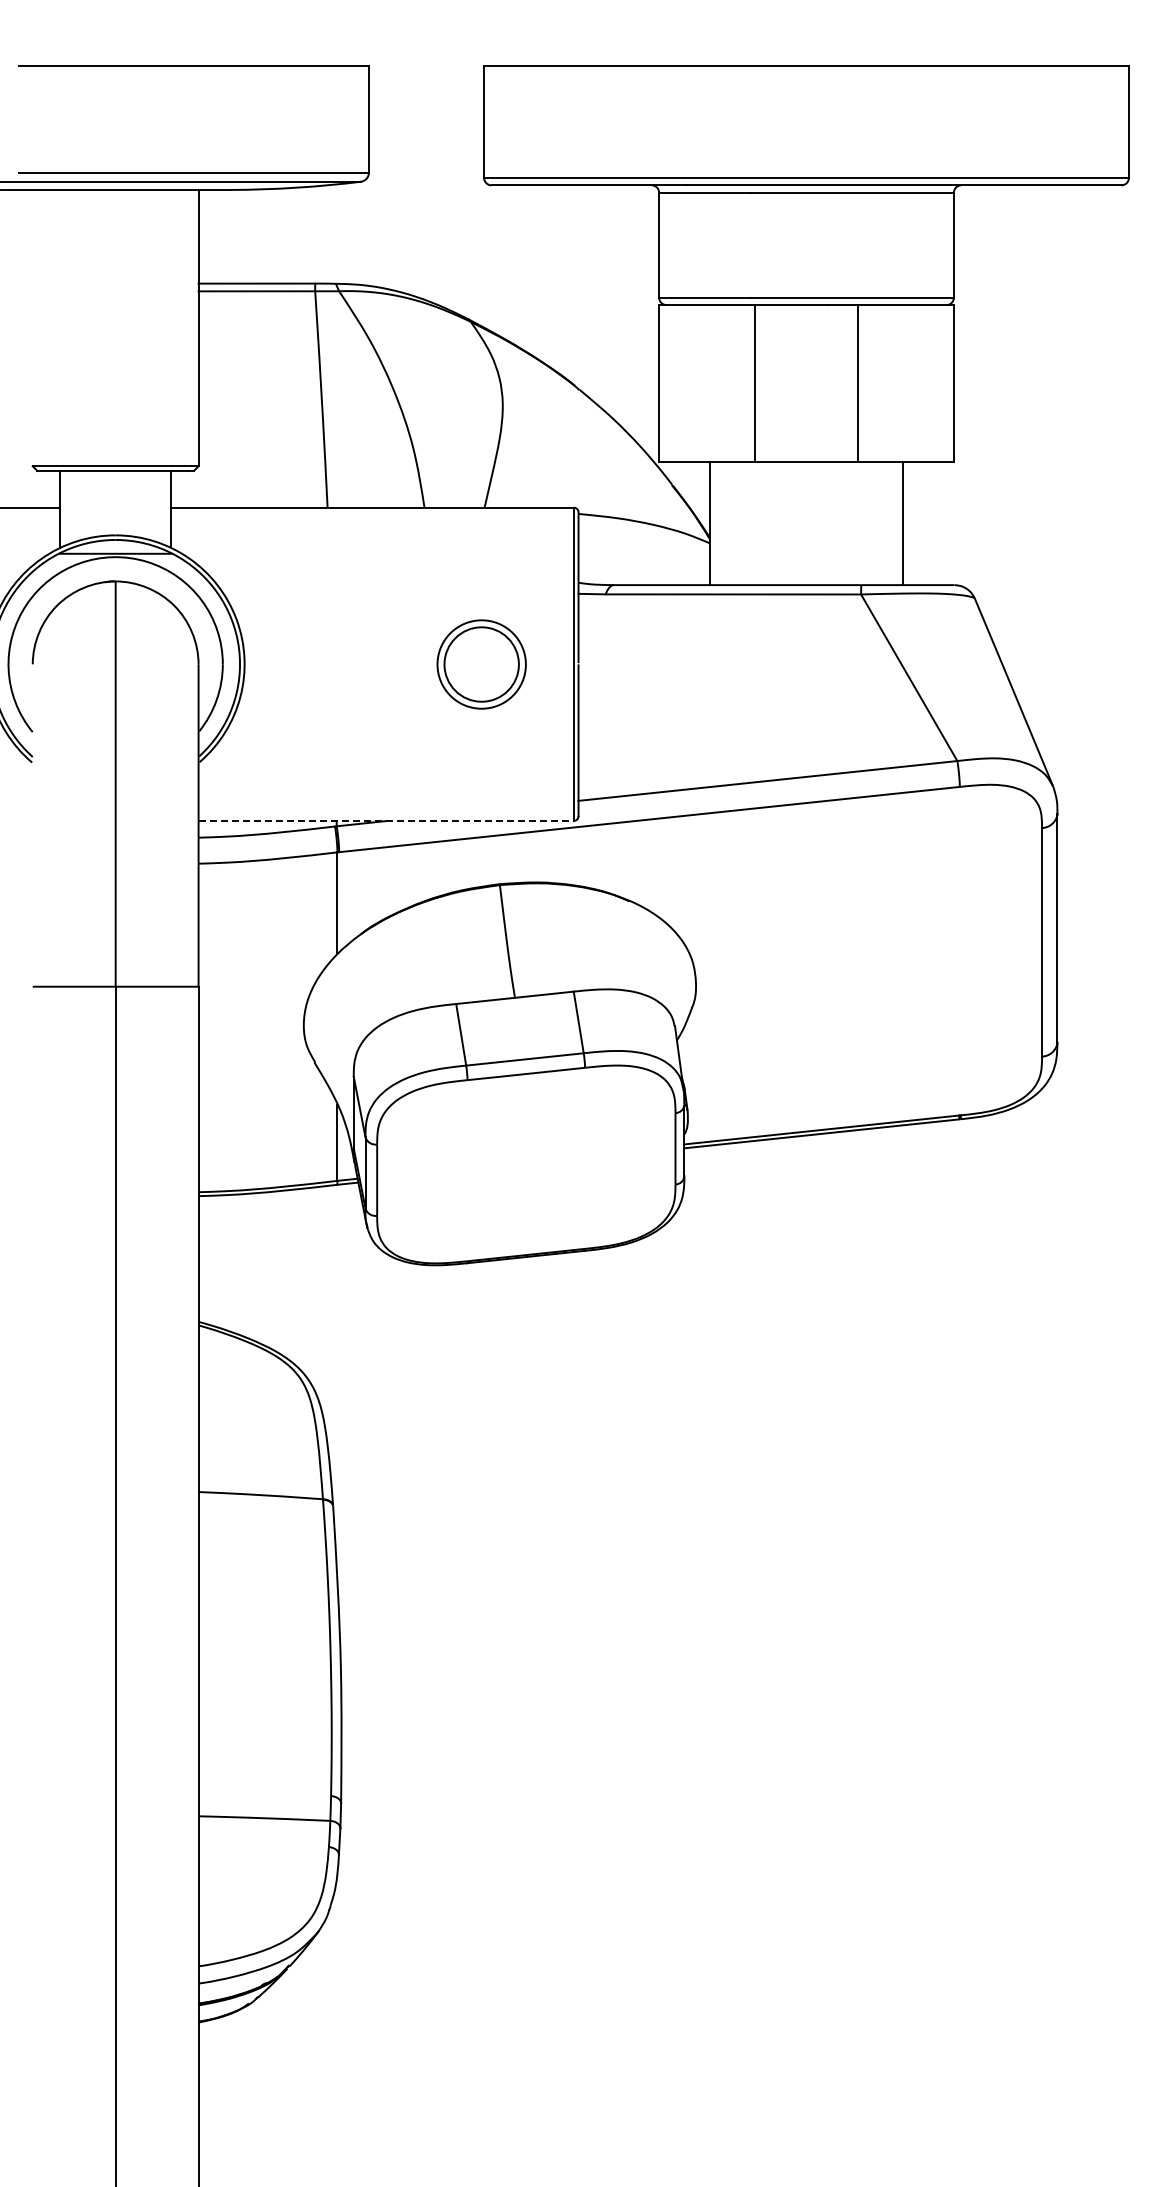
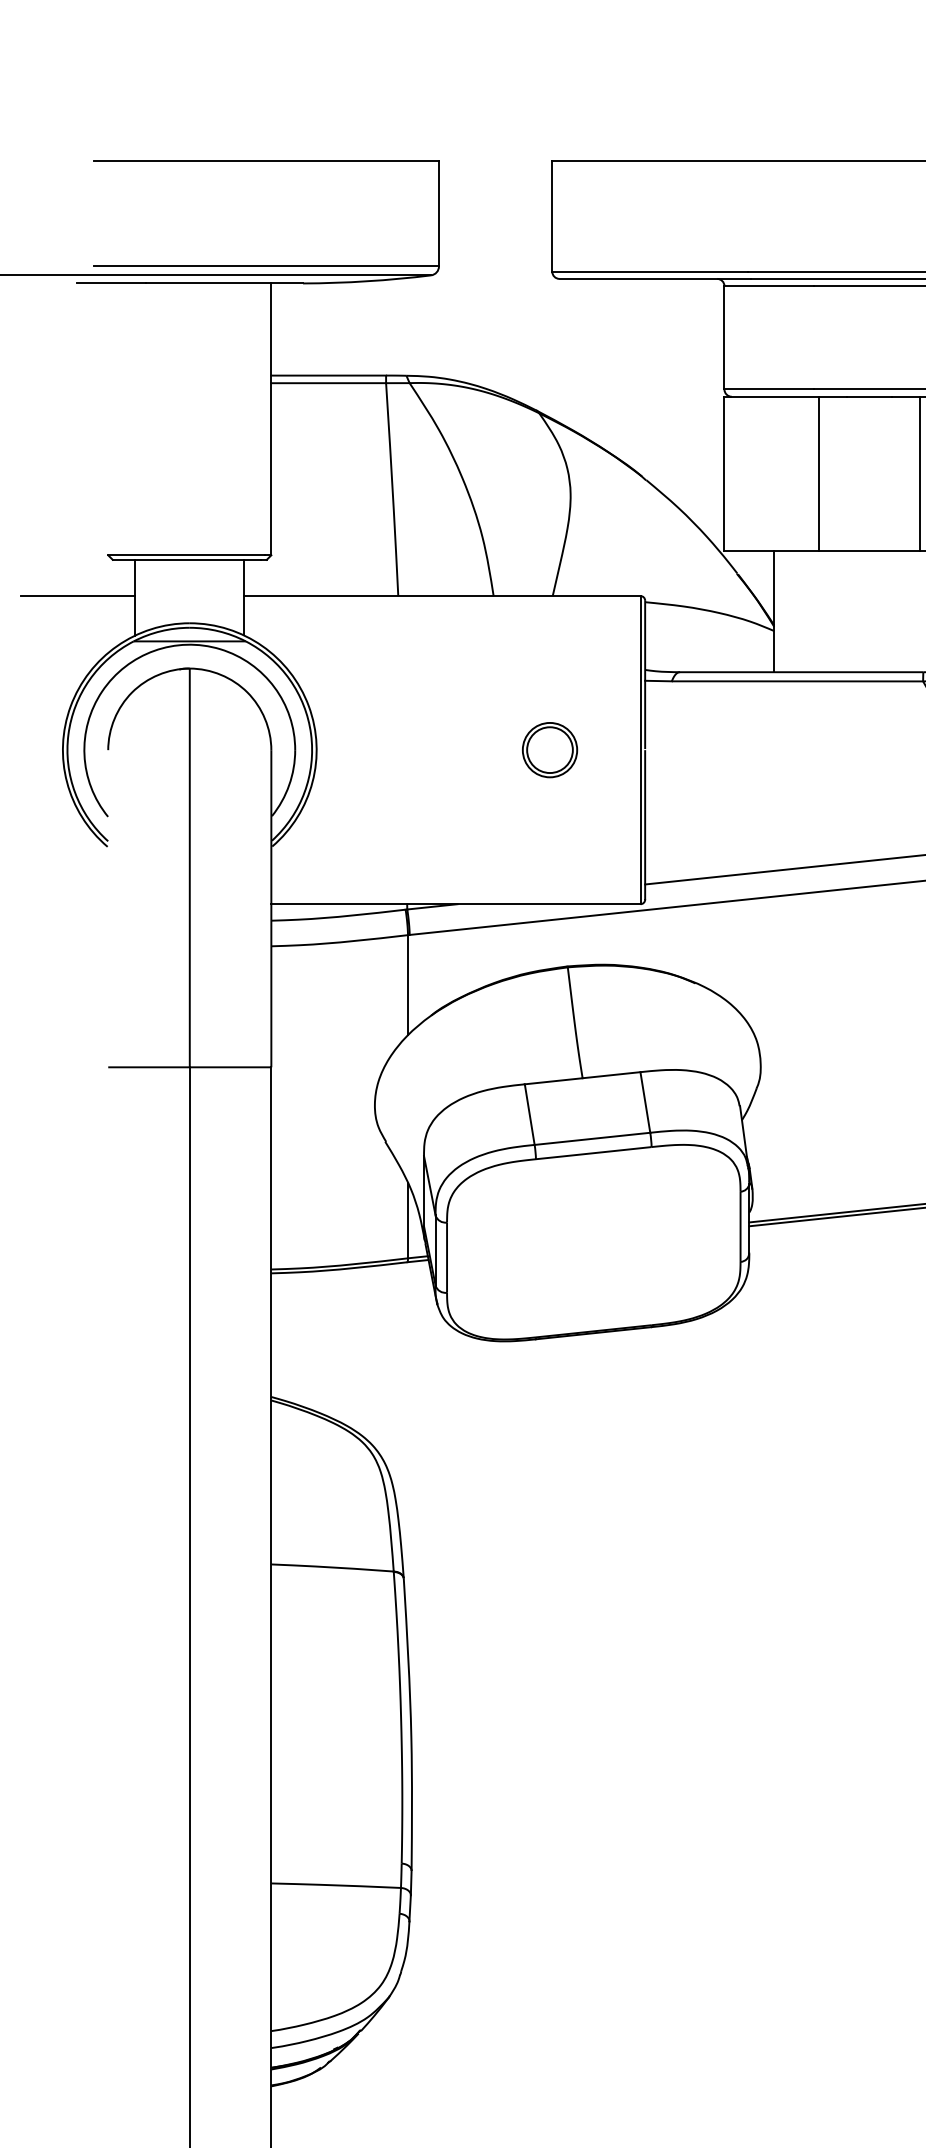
part: (481, 663) -> (549, 749), size x0.62
line: (386, 820) -> (456, 903), dashed -> solid

